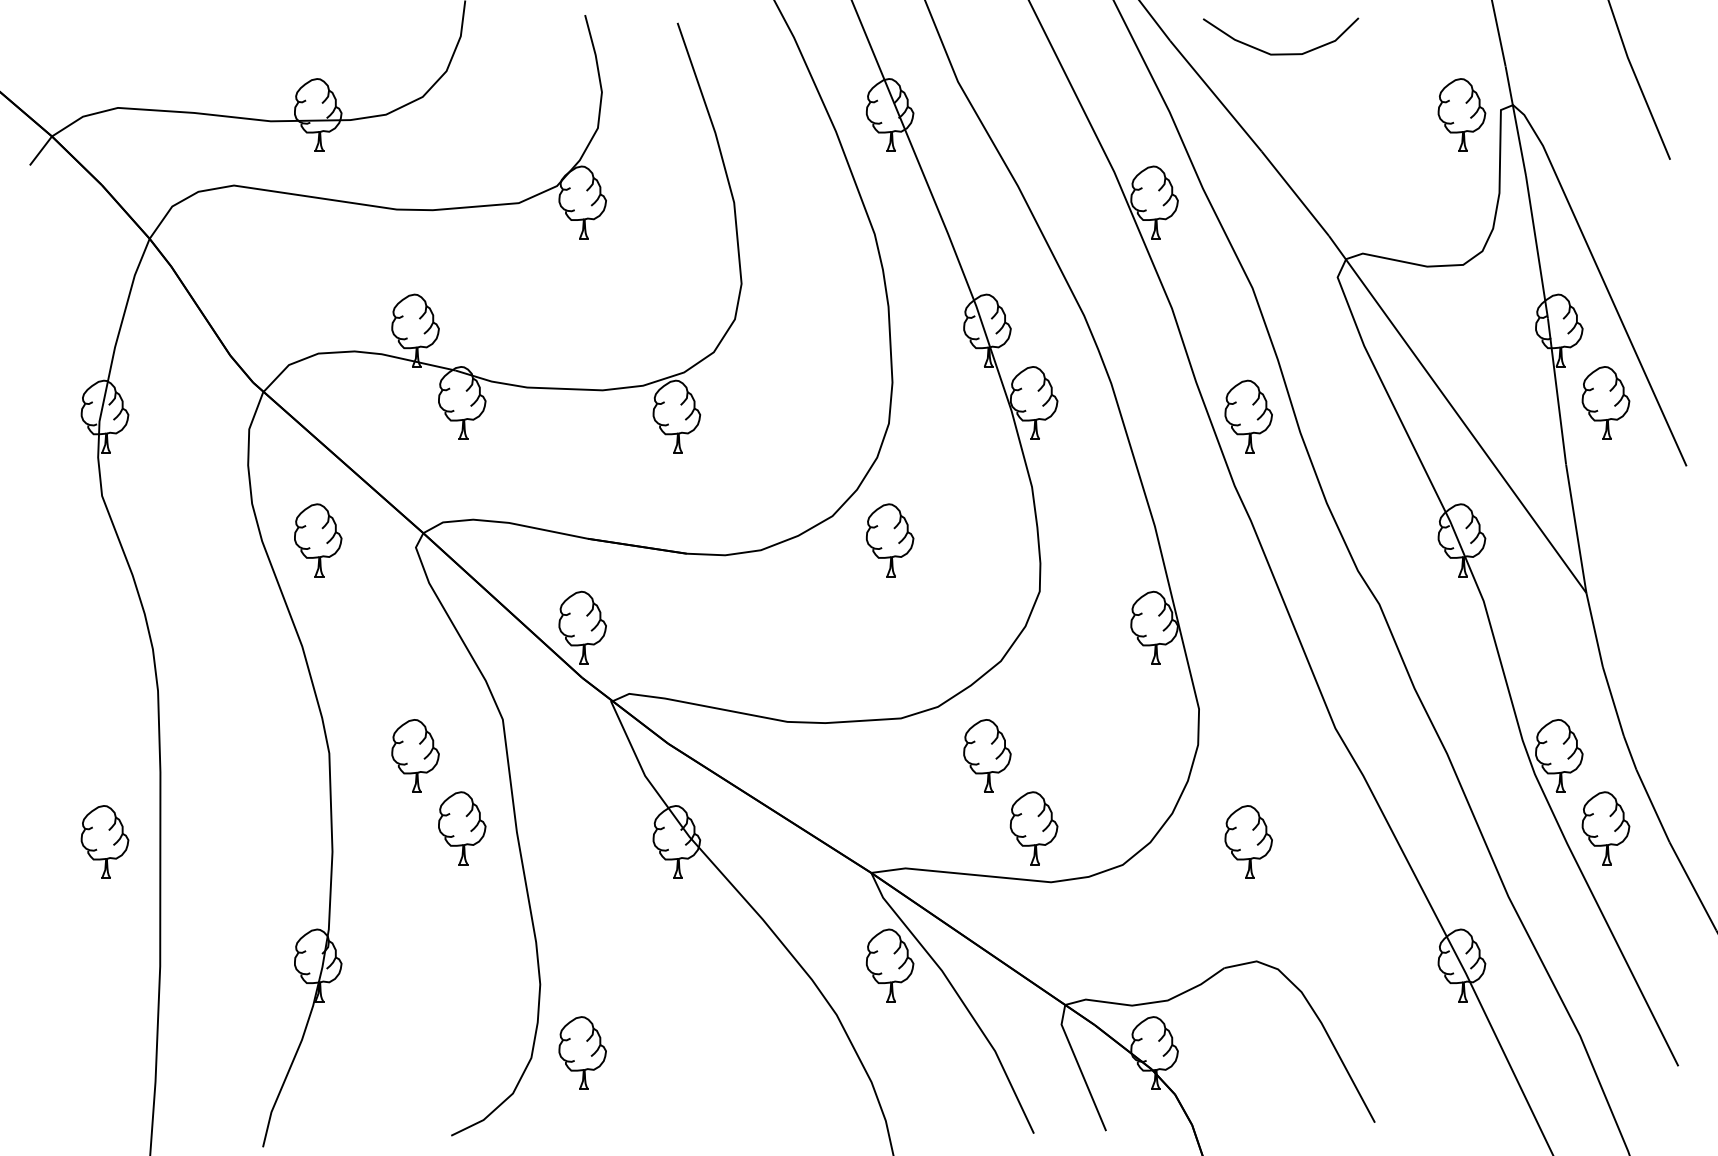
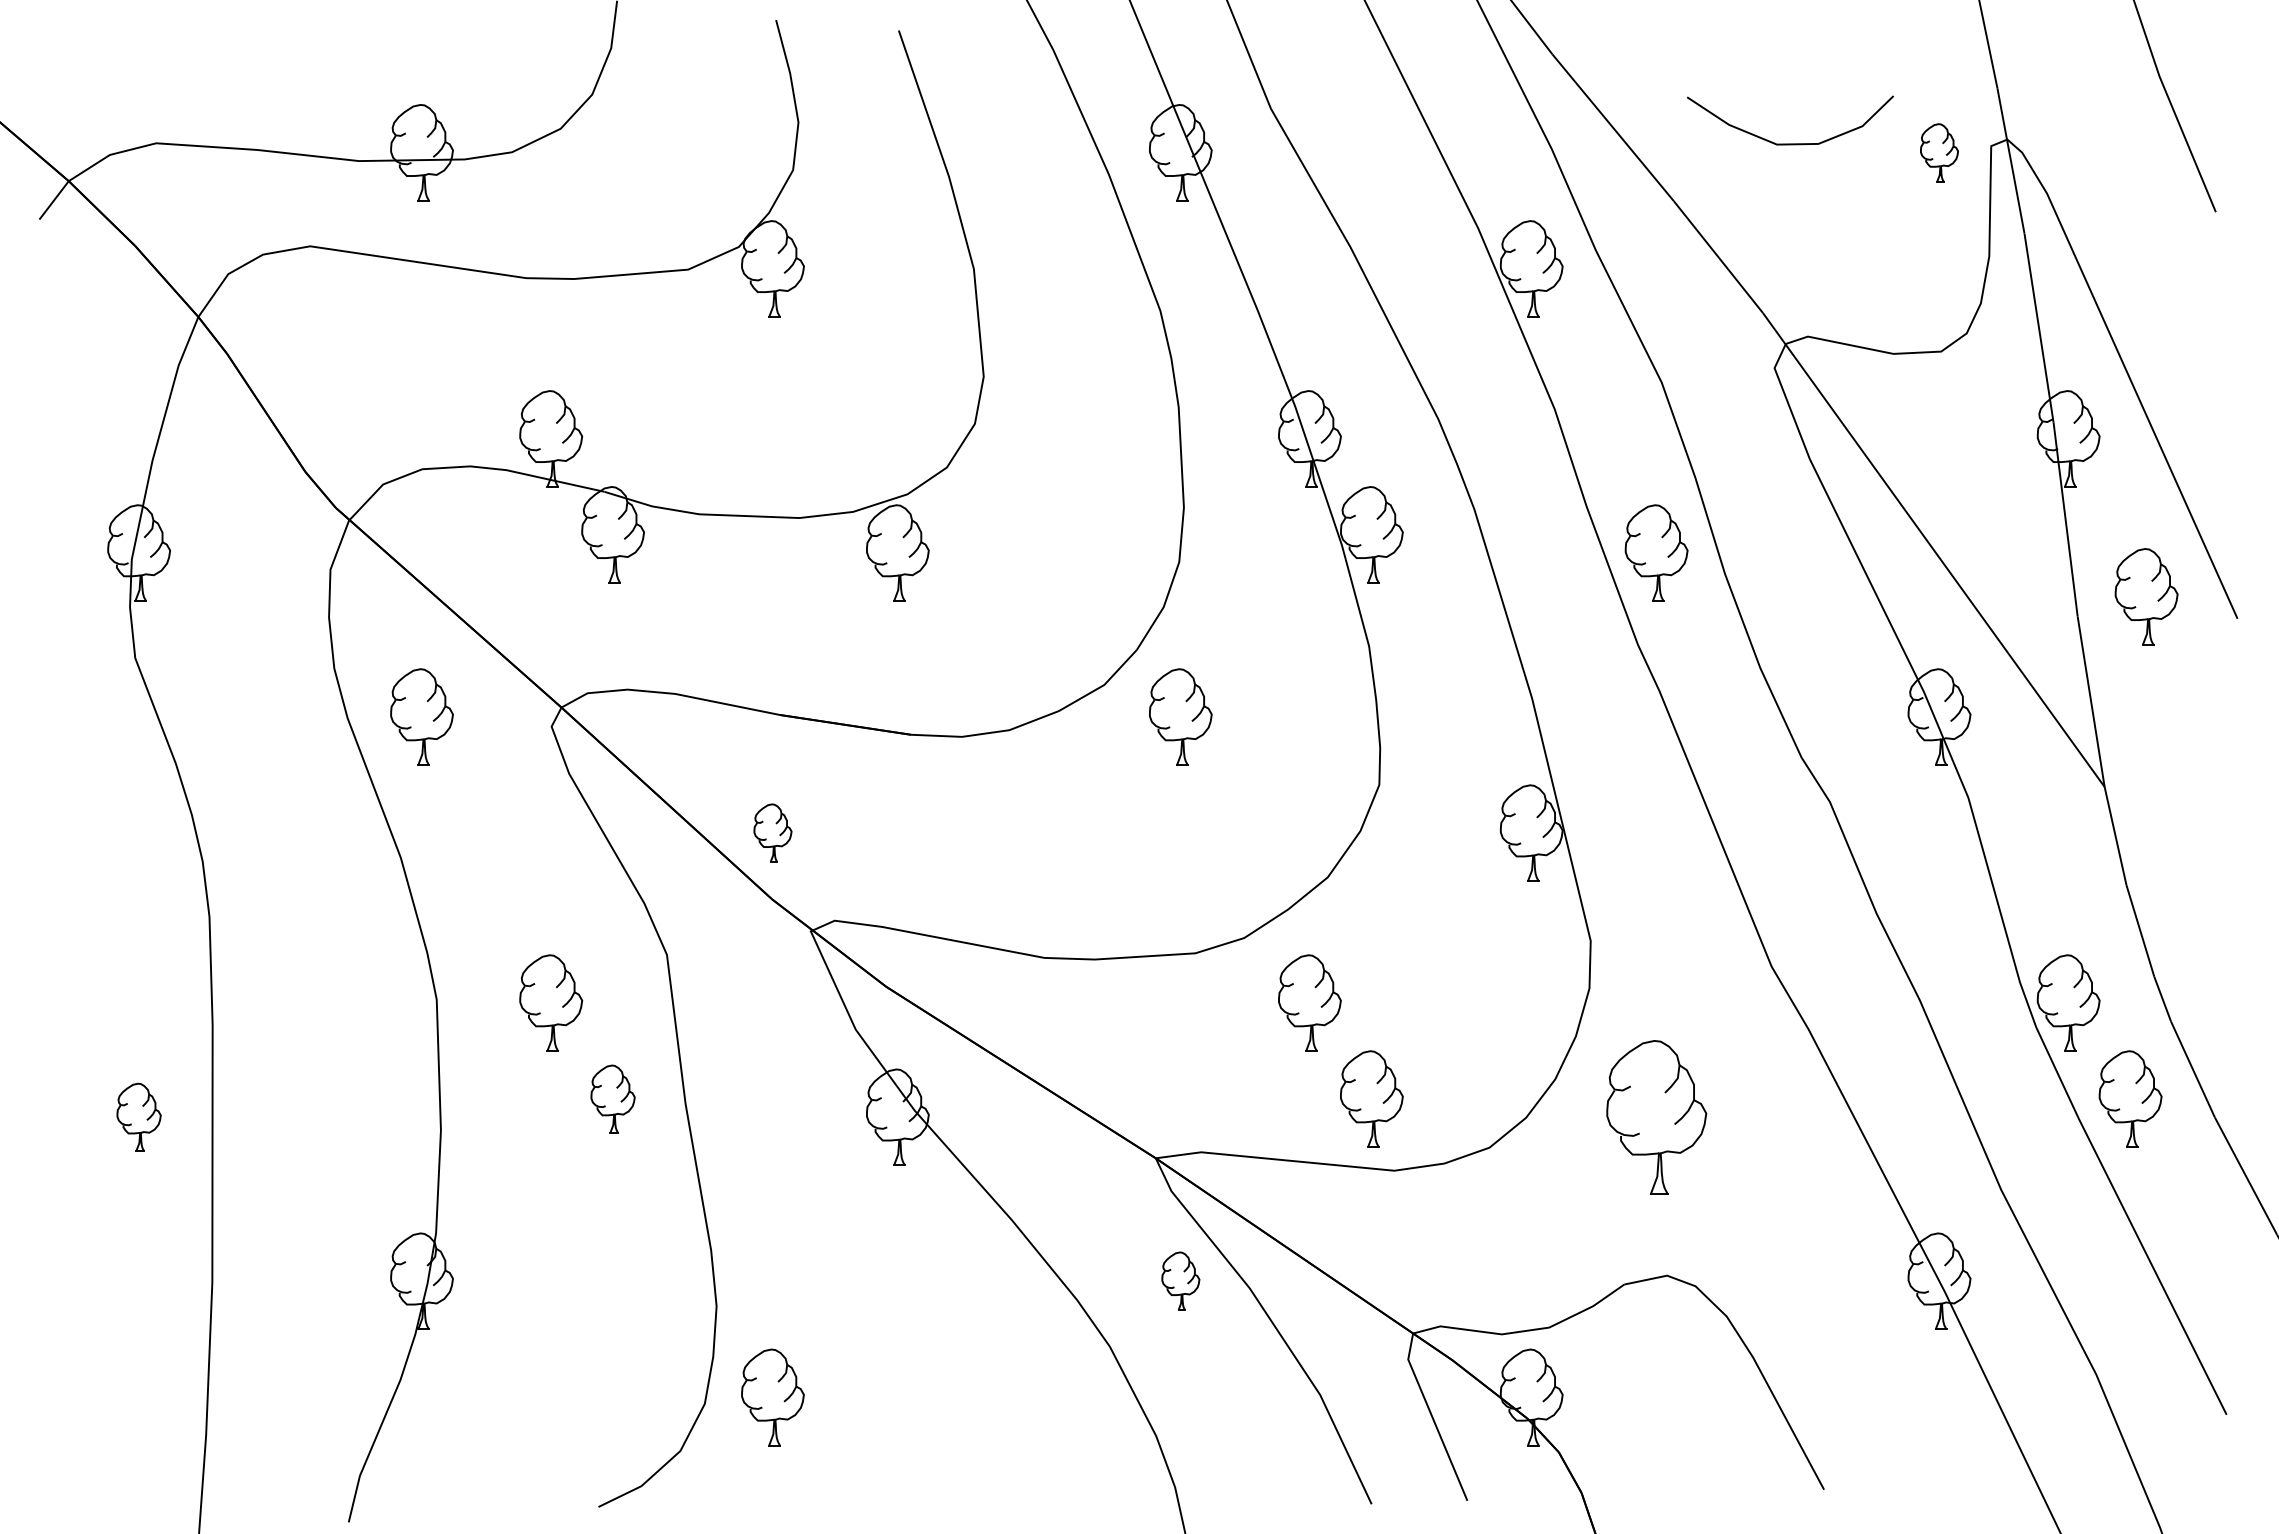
curve: (1281, 53) -> (1790, 143), moved
part: (1461, 114) -> (1939, 152), size x0.6
part: (1605, 402) -> (2146, 596), moved
part: (582, 627) -> (772, 832), size x0.6
part: (461, 827) -> (612, 1098), size x0.7
part: (104, 841) -> (138, 1116), size x0.7
part: (1248, 841) -> (1656, 1116), size x1.6
part: (889, 965) -> (1180, 1280), size x0.6

